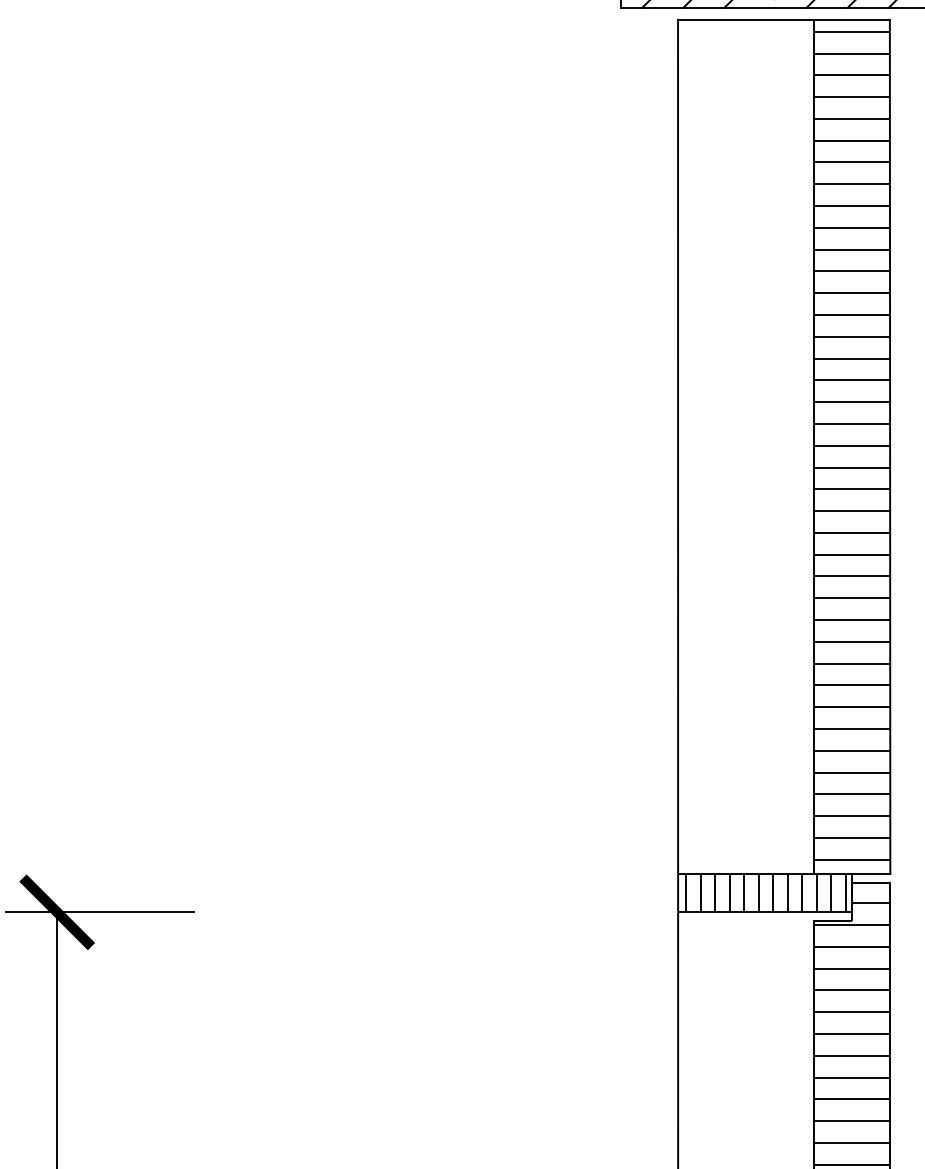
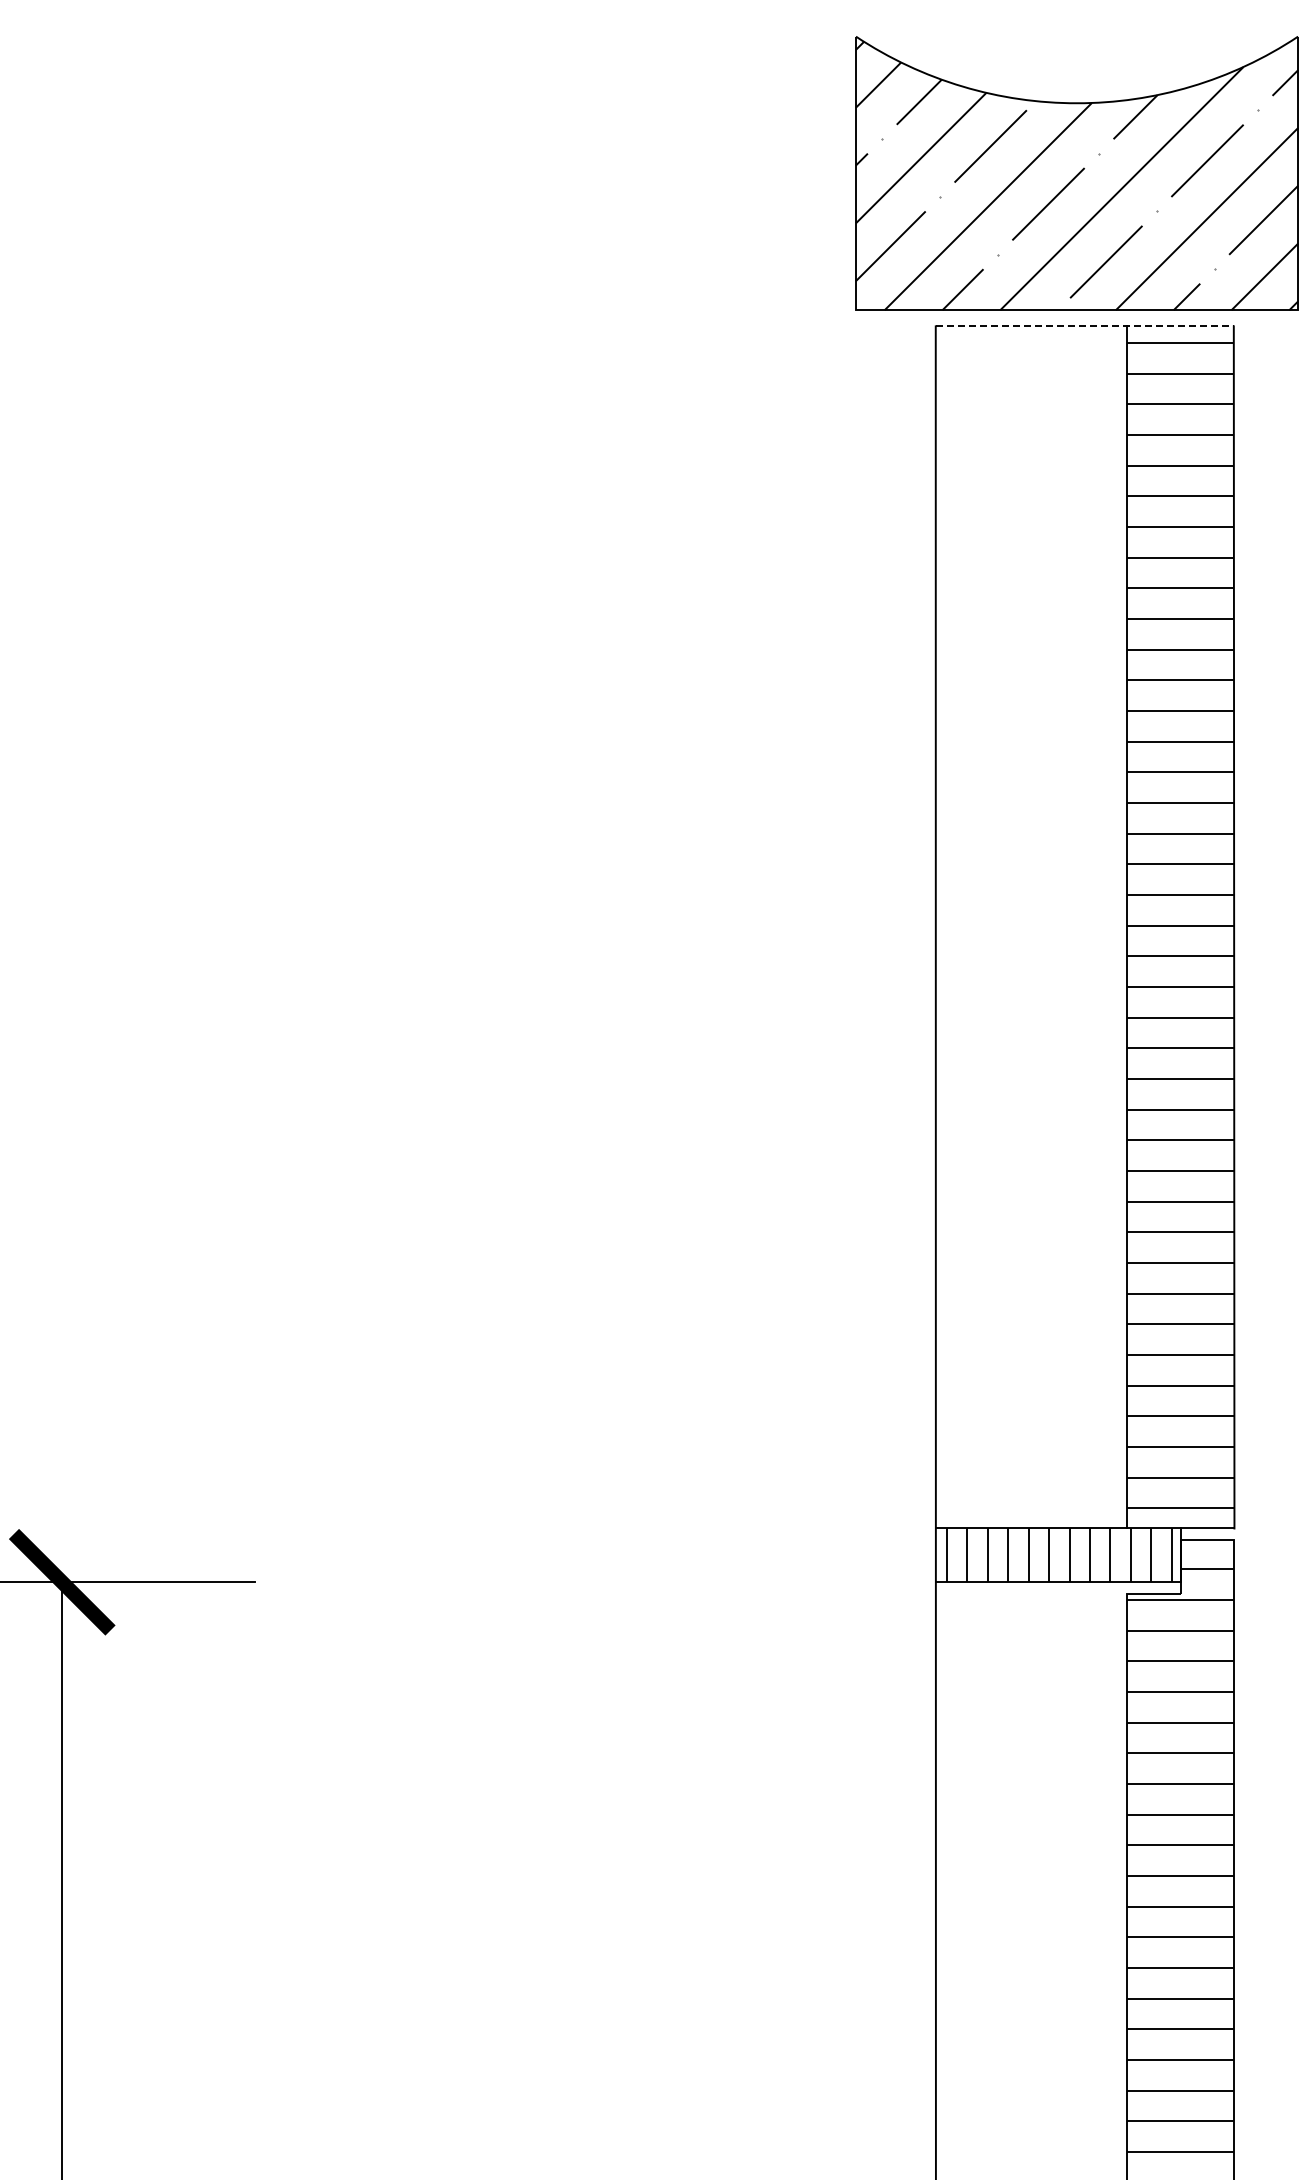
line: (784, 19) -> (1085, 326), solid -> dashed

